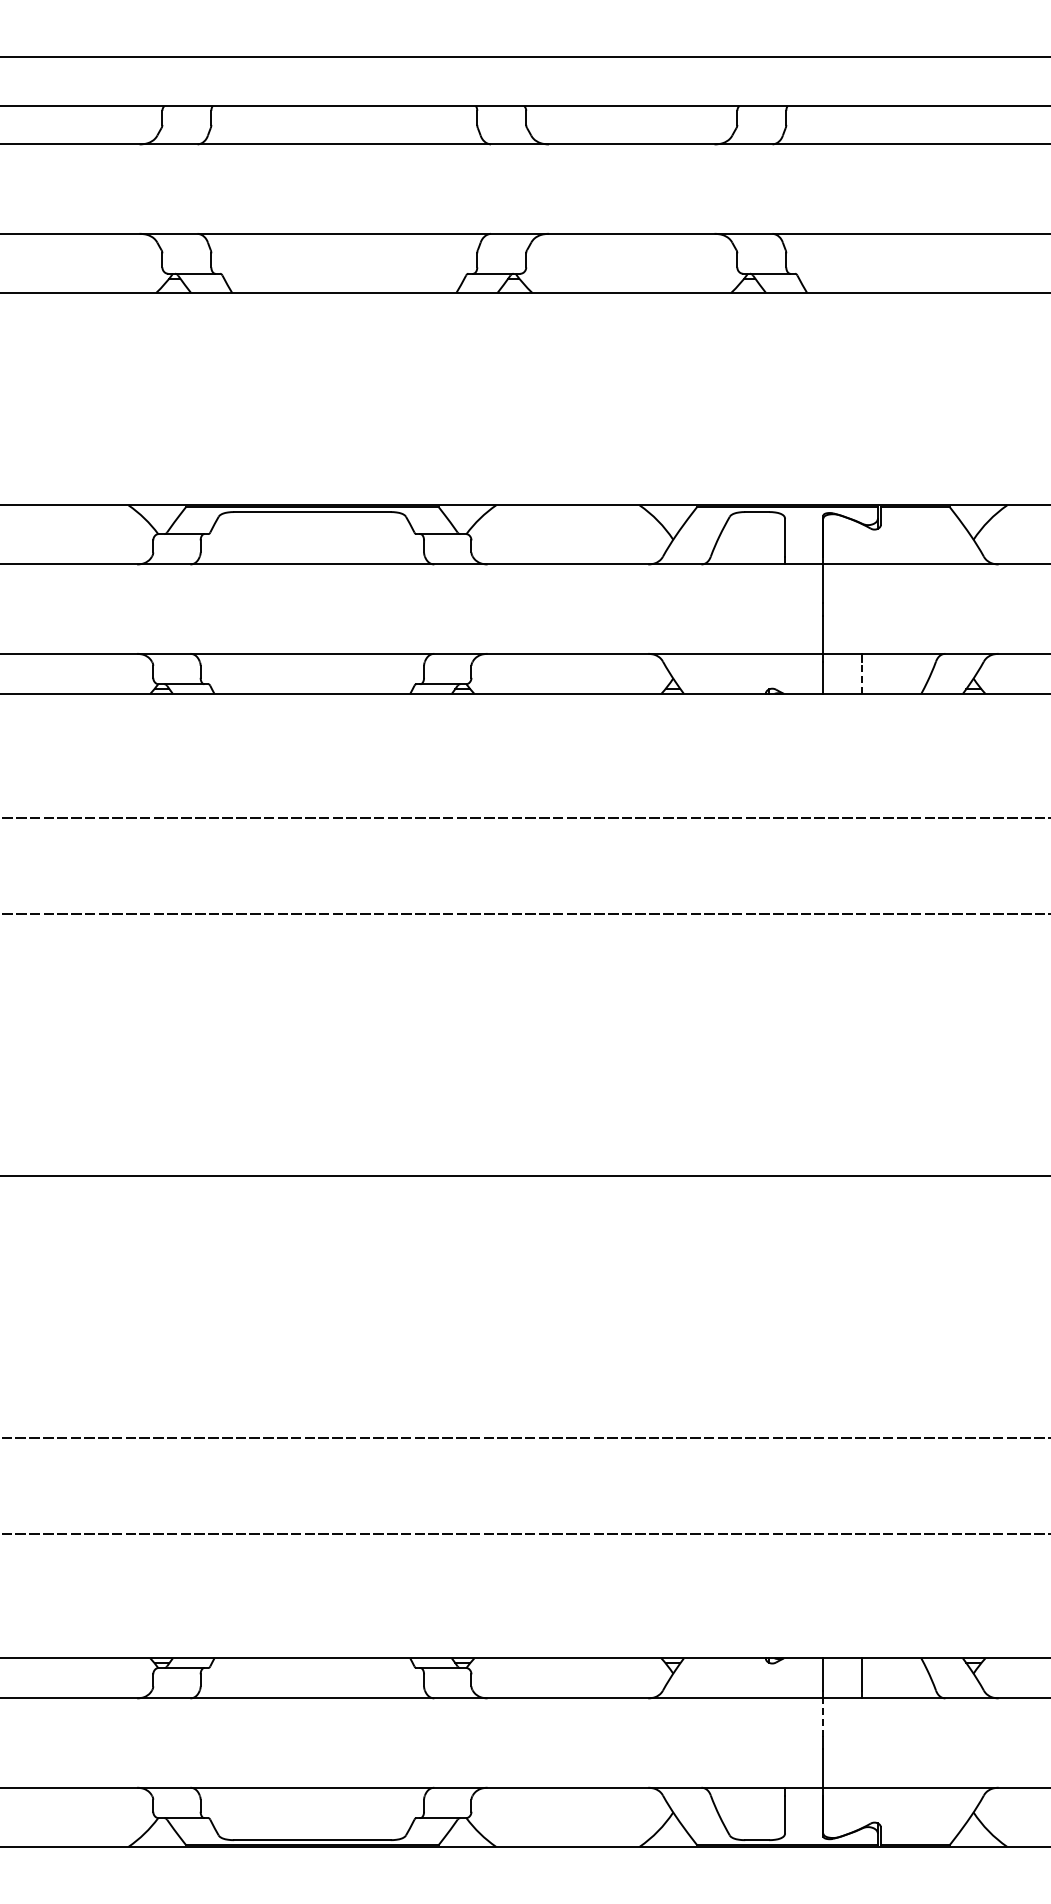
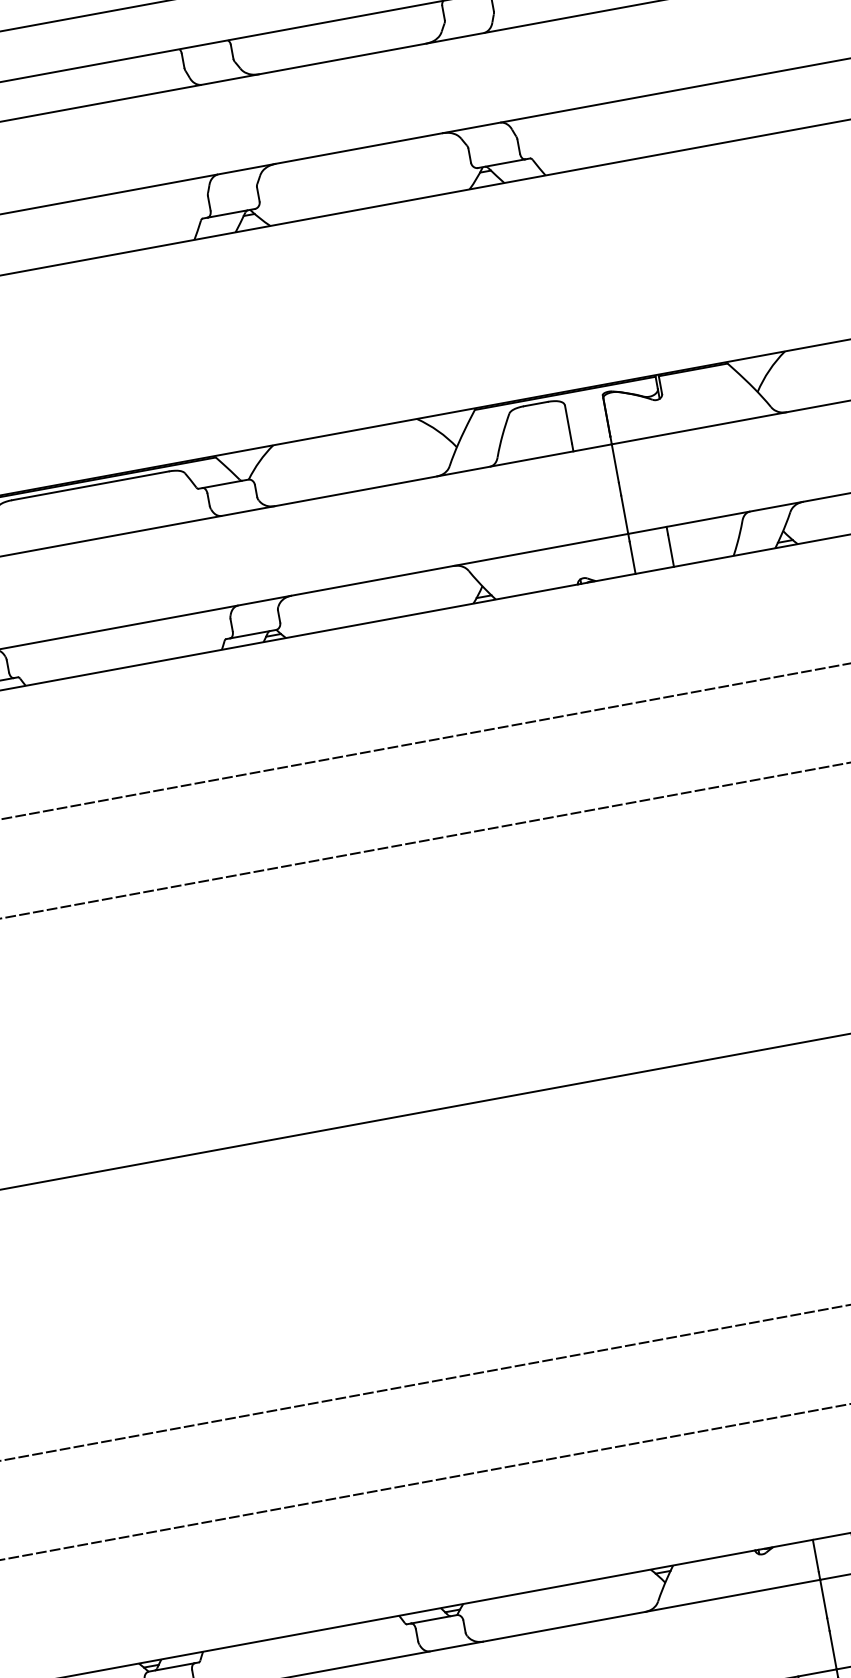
line: (861, 677) -> (670, 550), dashed -> solid
line: (823, 1717) -> (823, 1598), dashed -> solid

